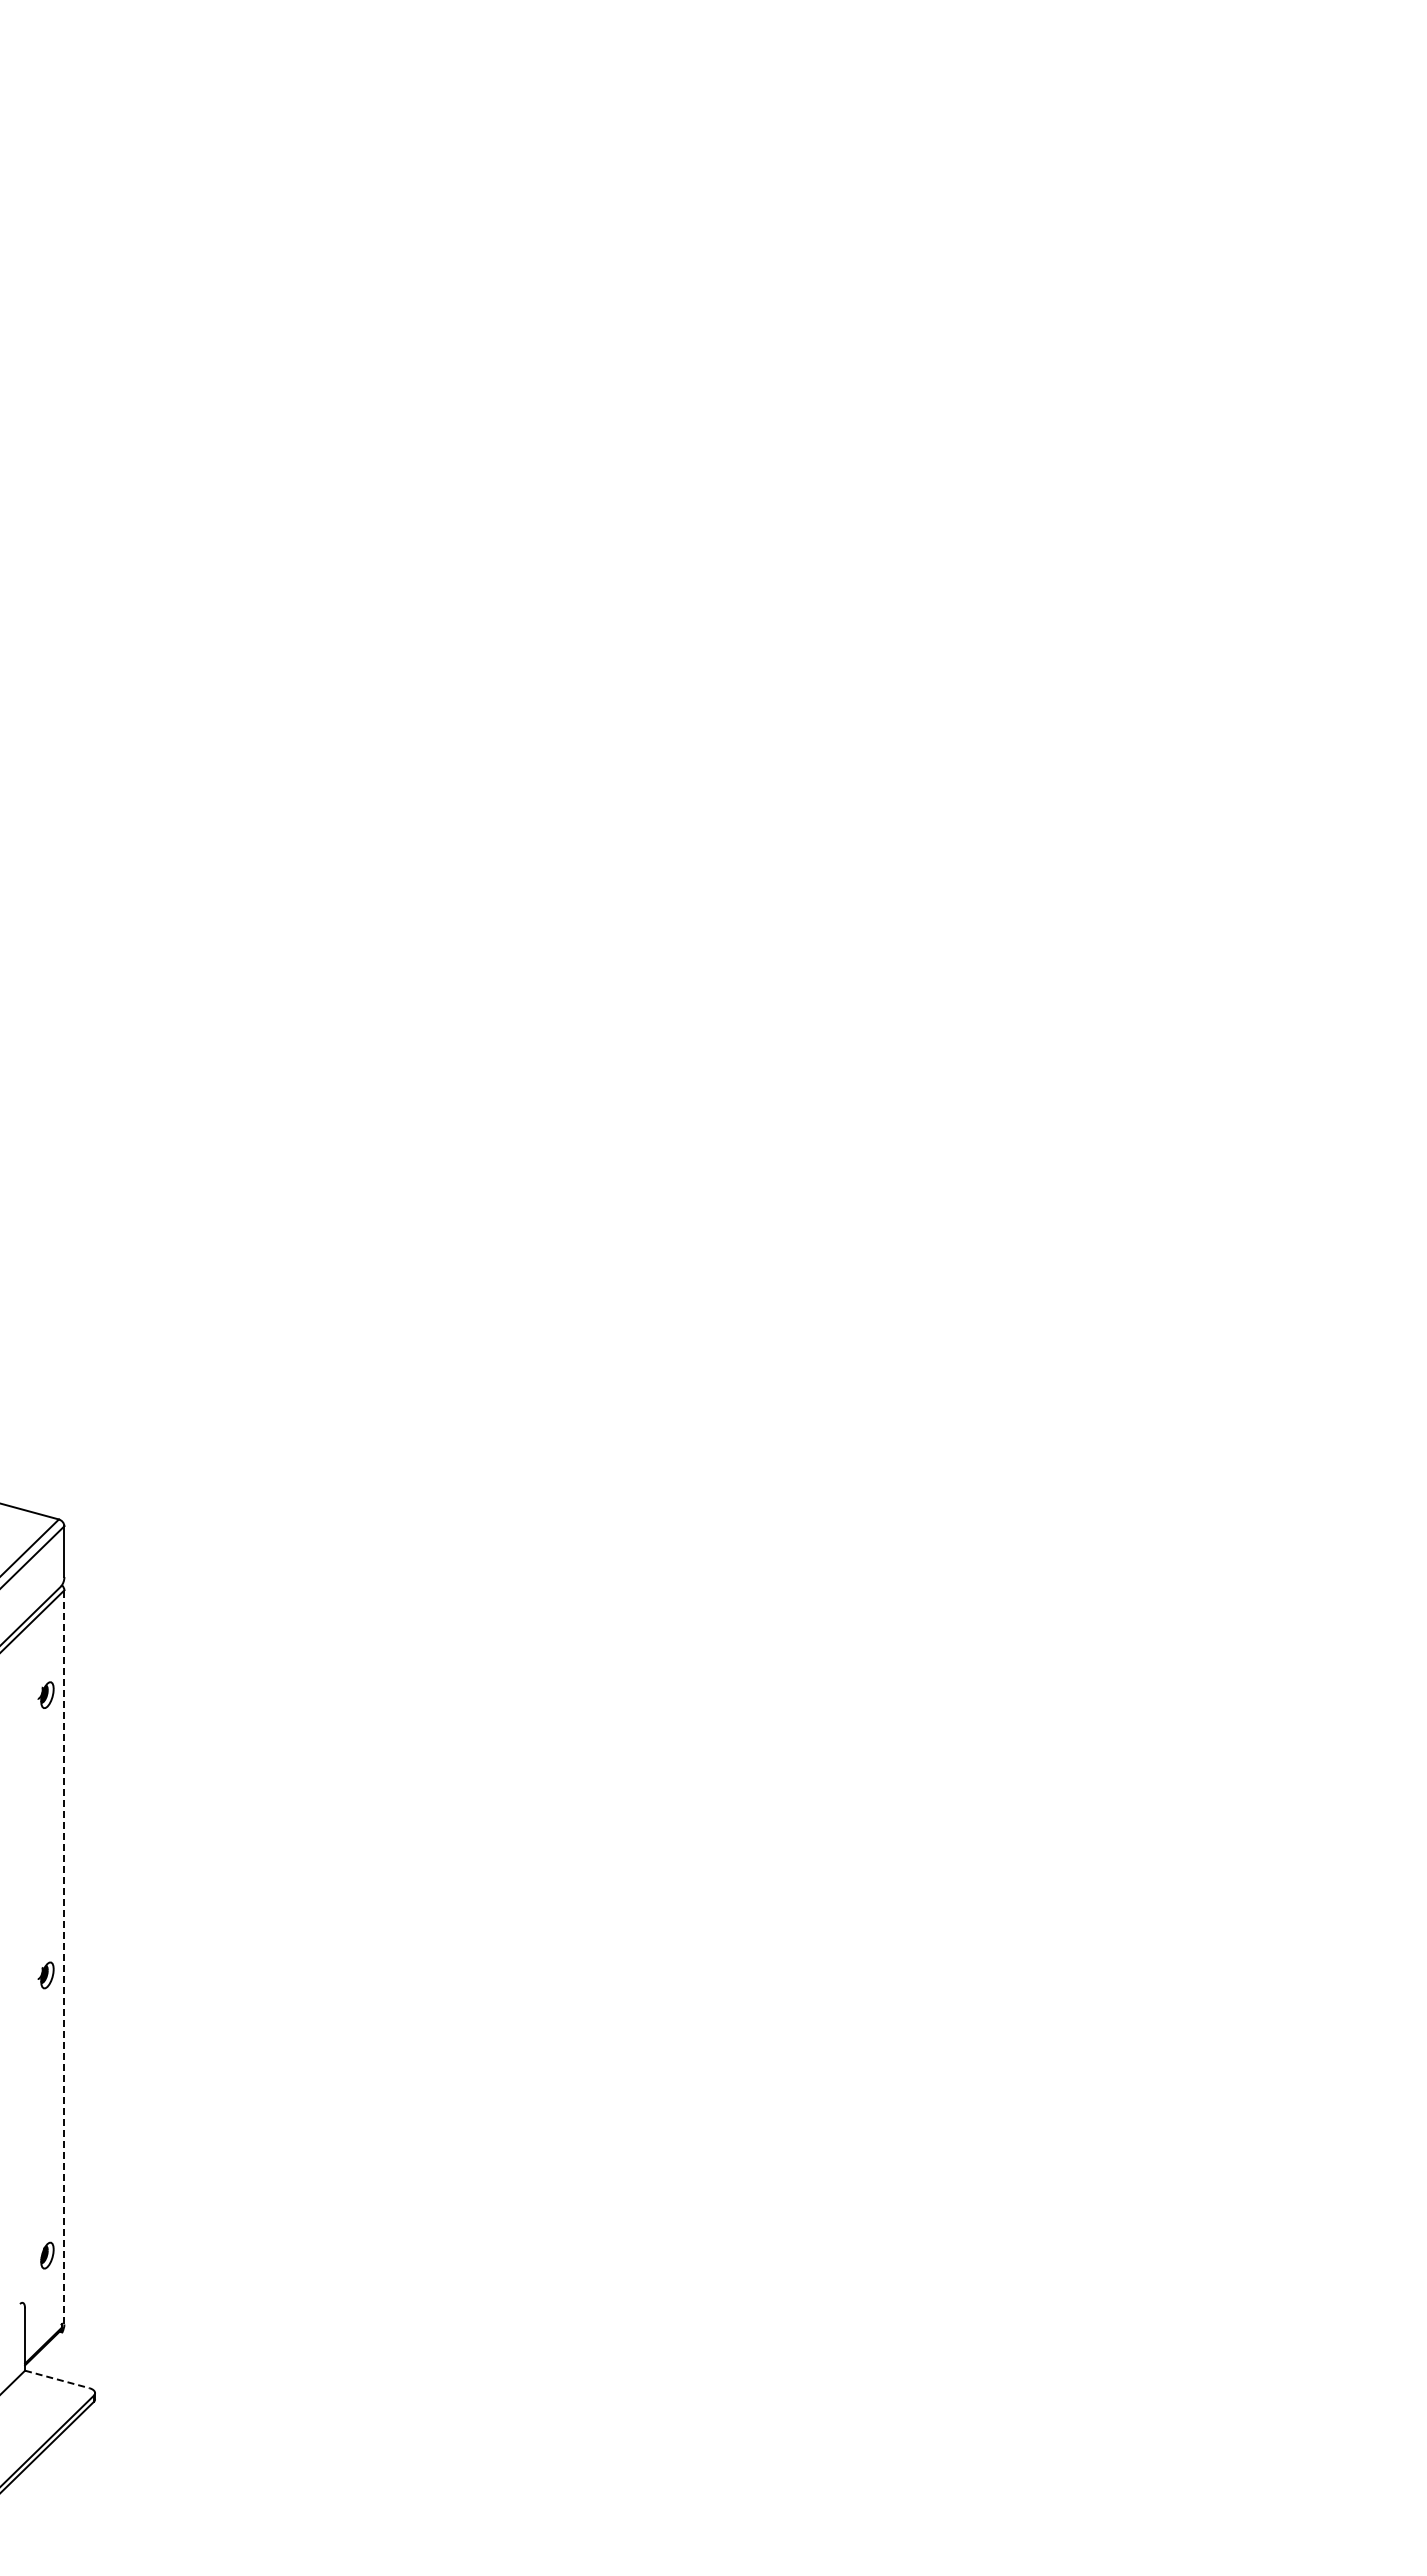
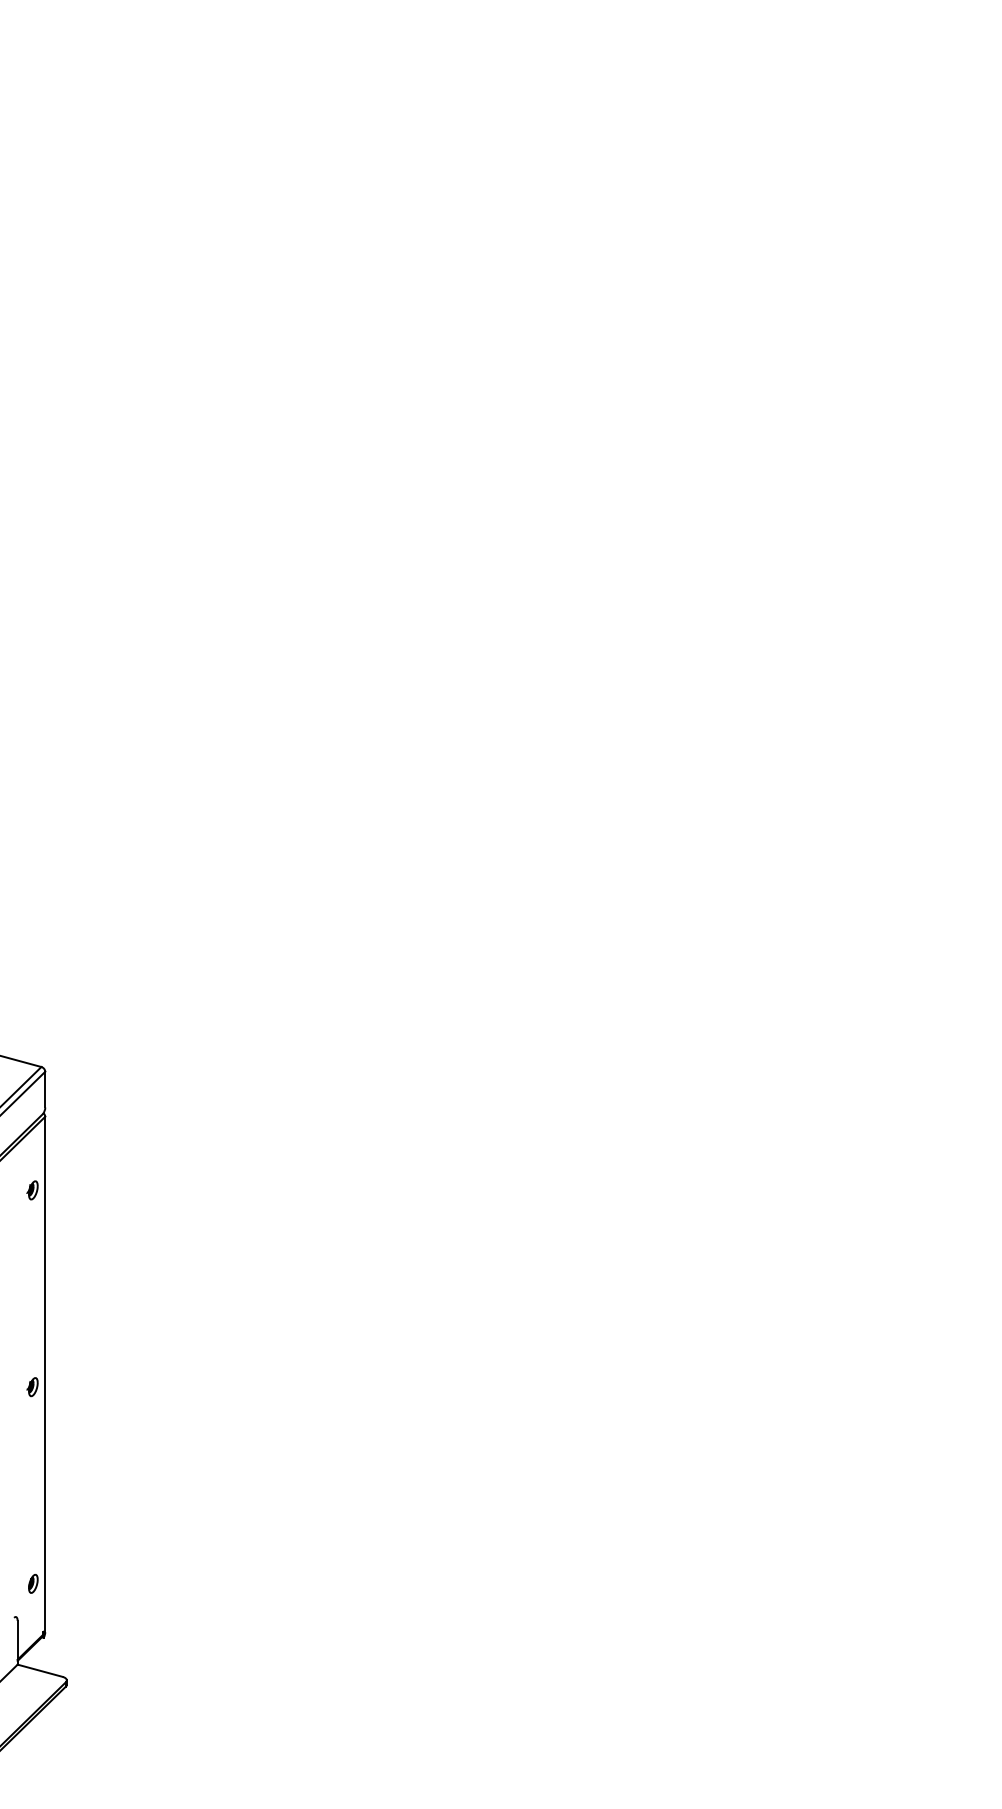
line: (64, 1956) -> (45, 1373), dashed -> solid
line: (57, 2379) -> (40, 1670), dashed -> solid

